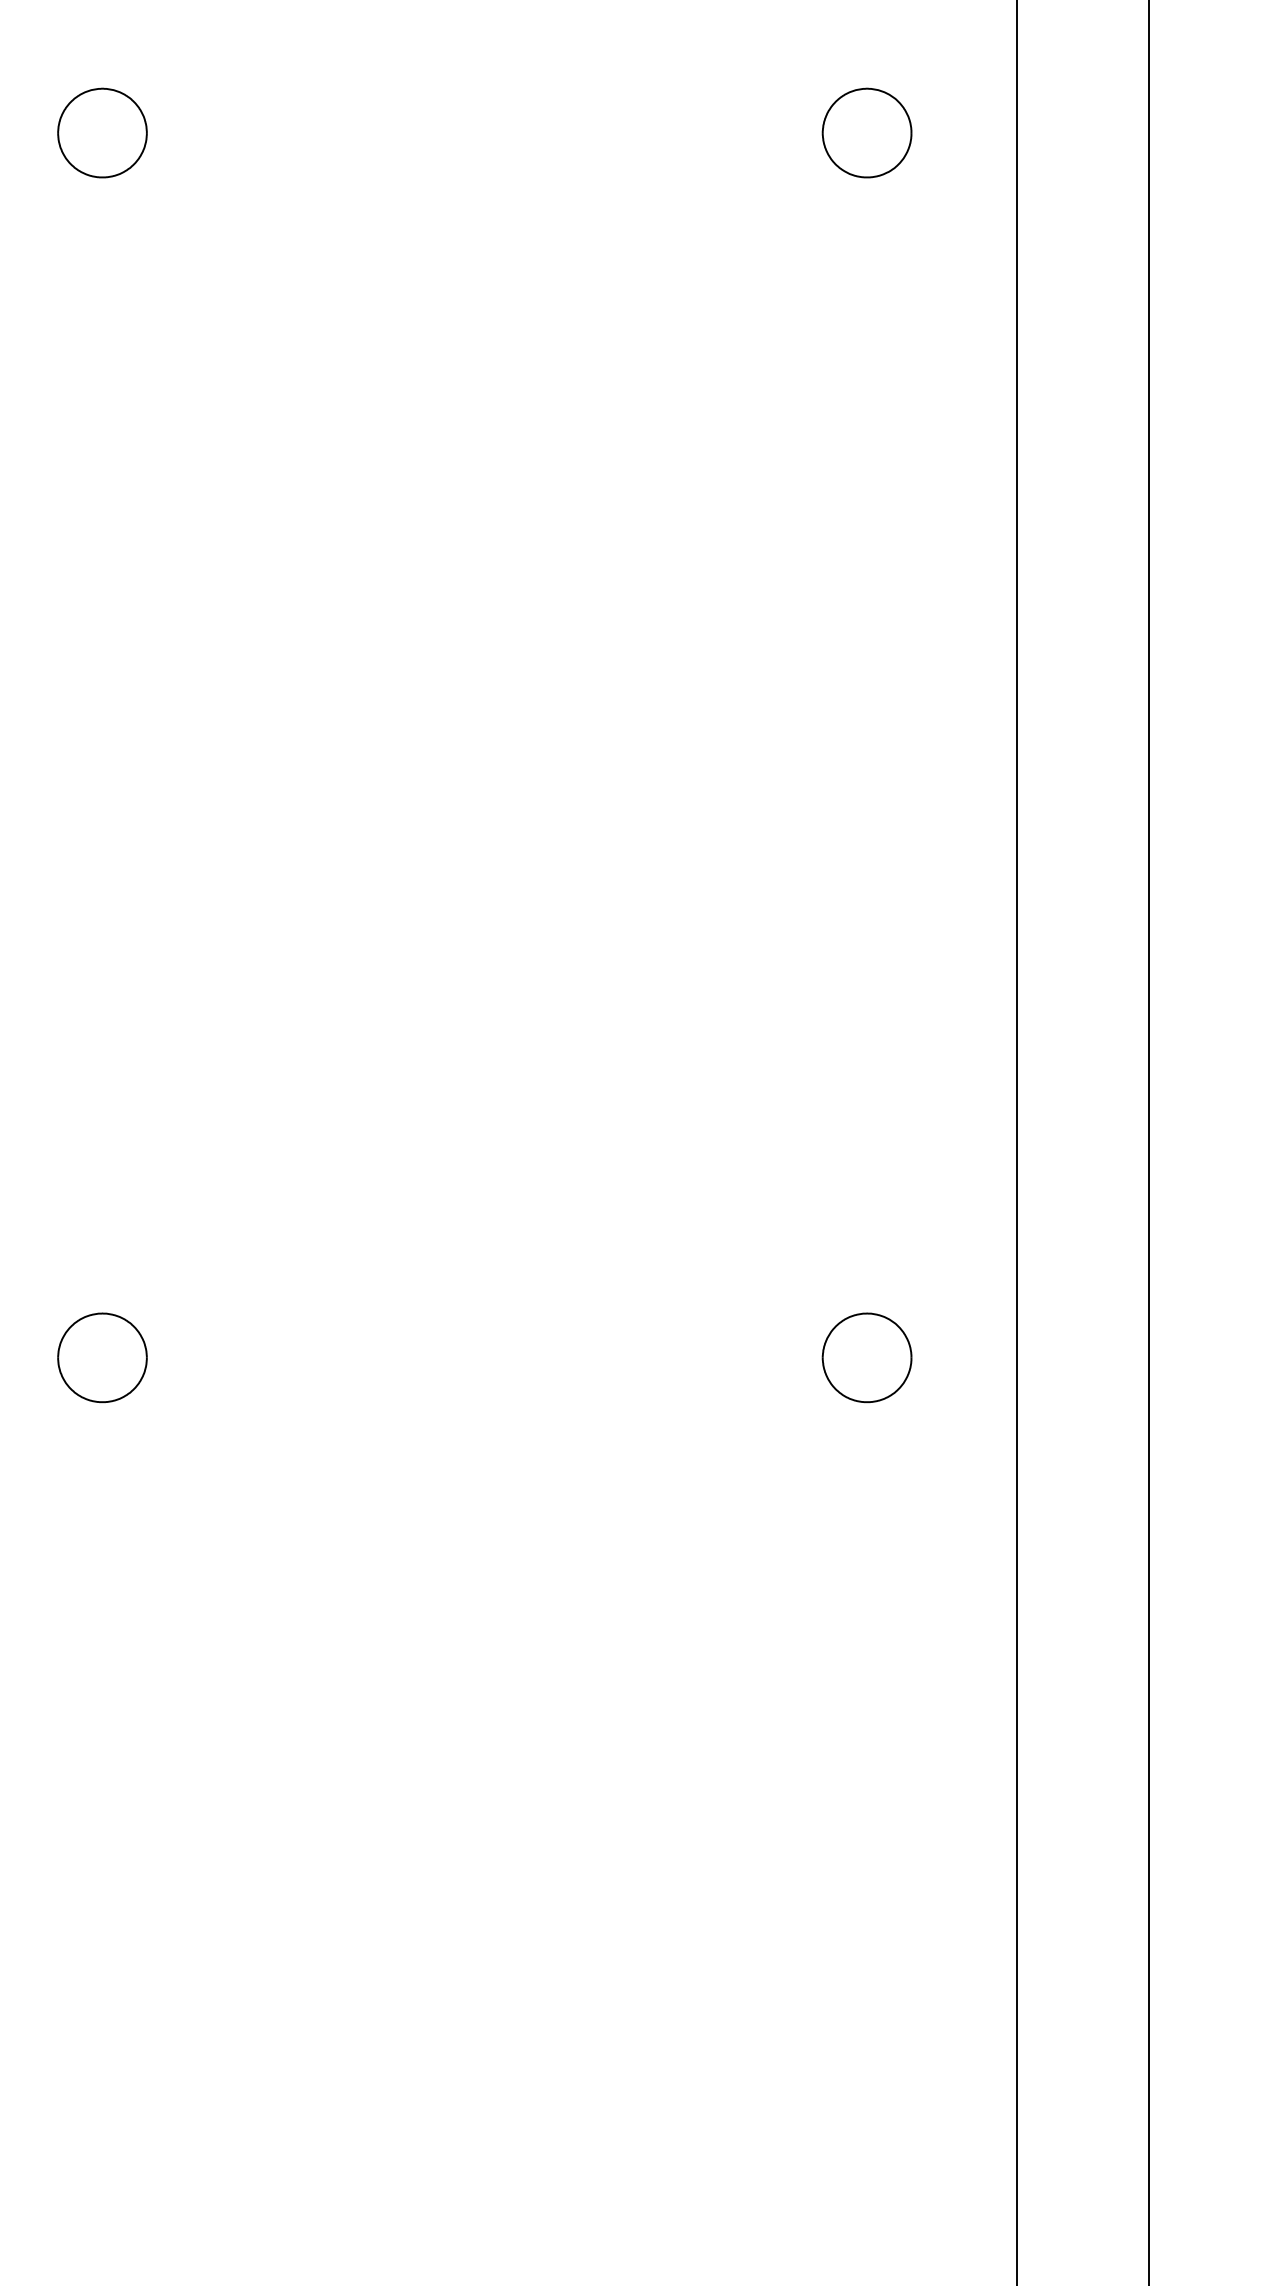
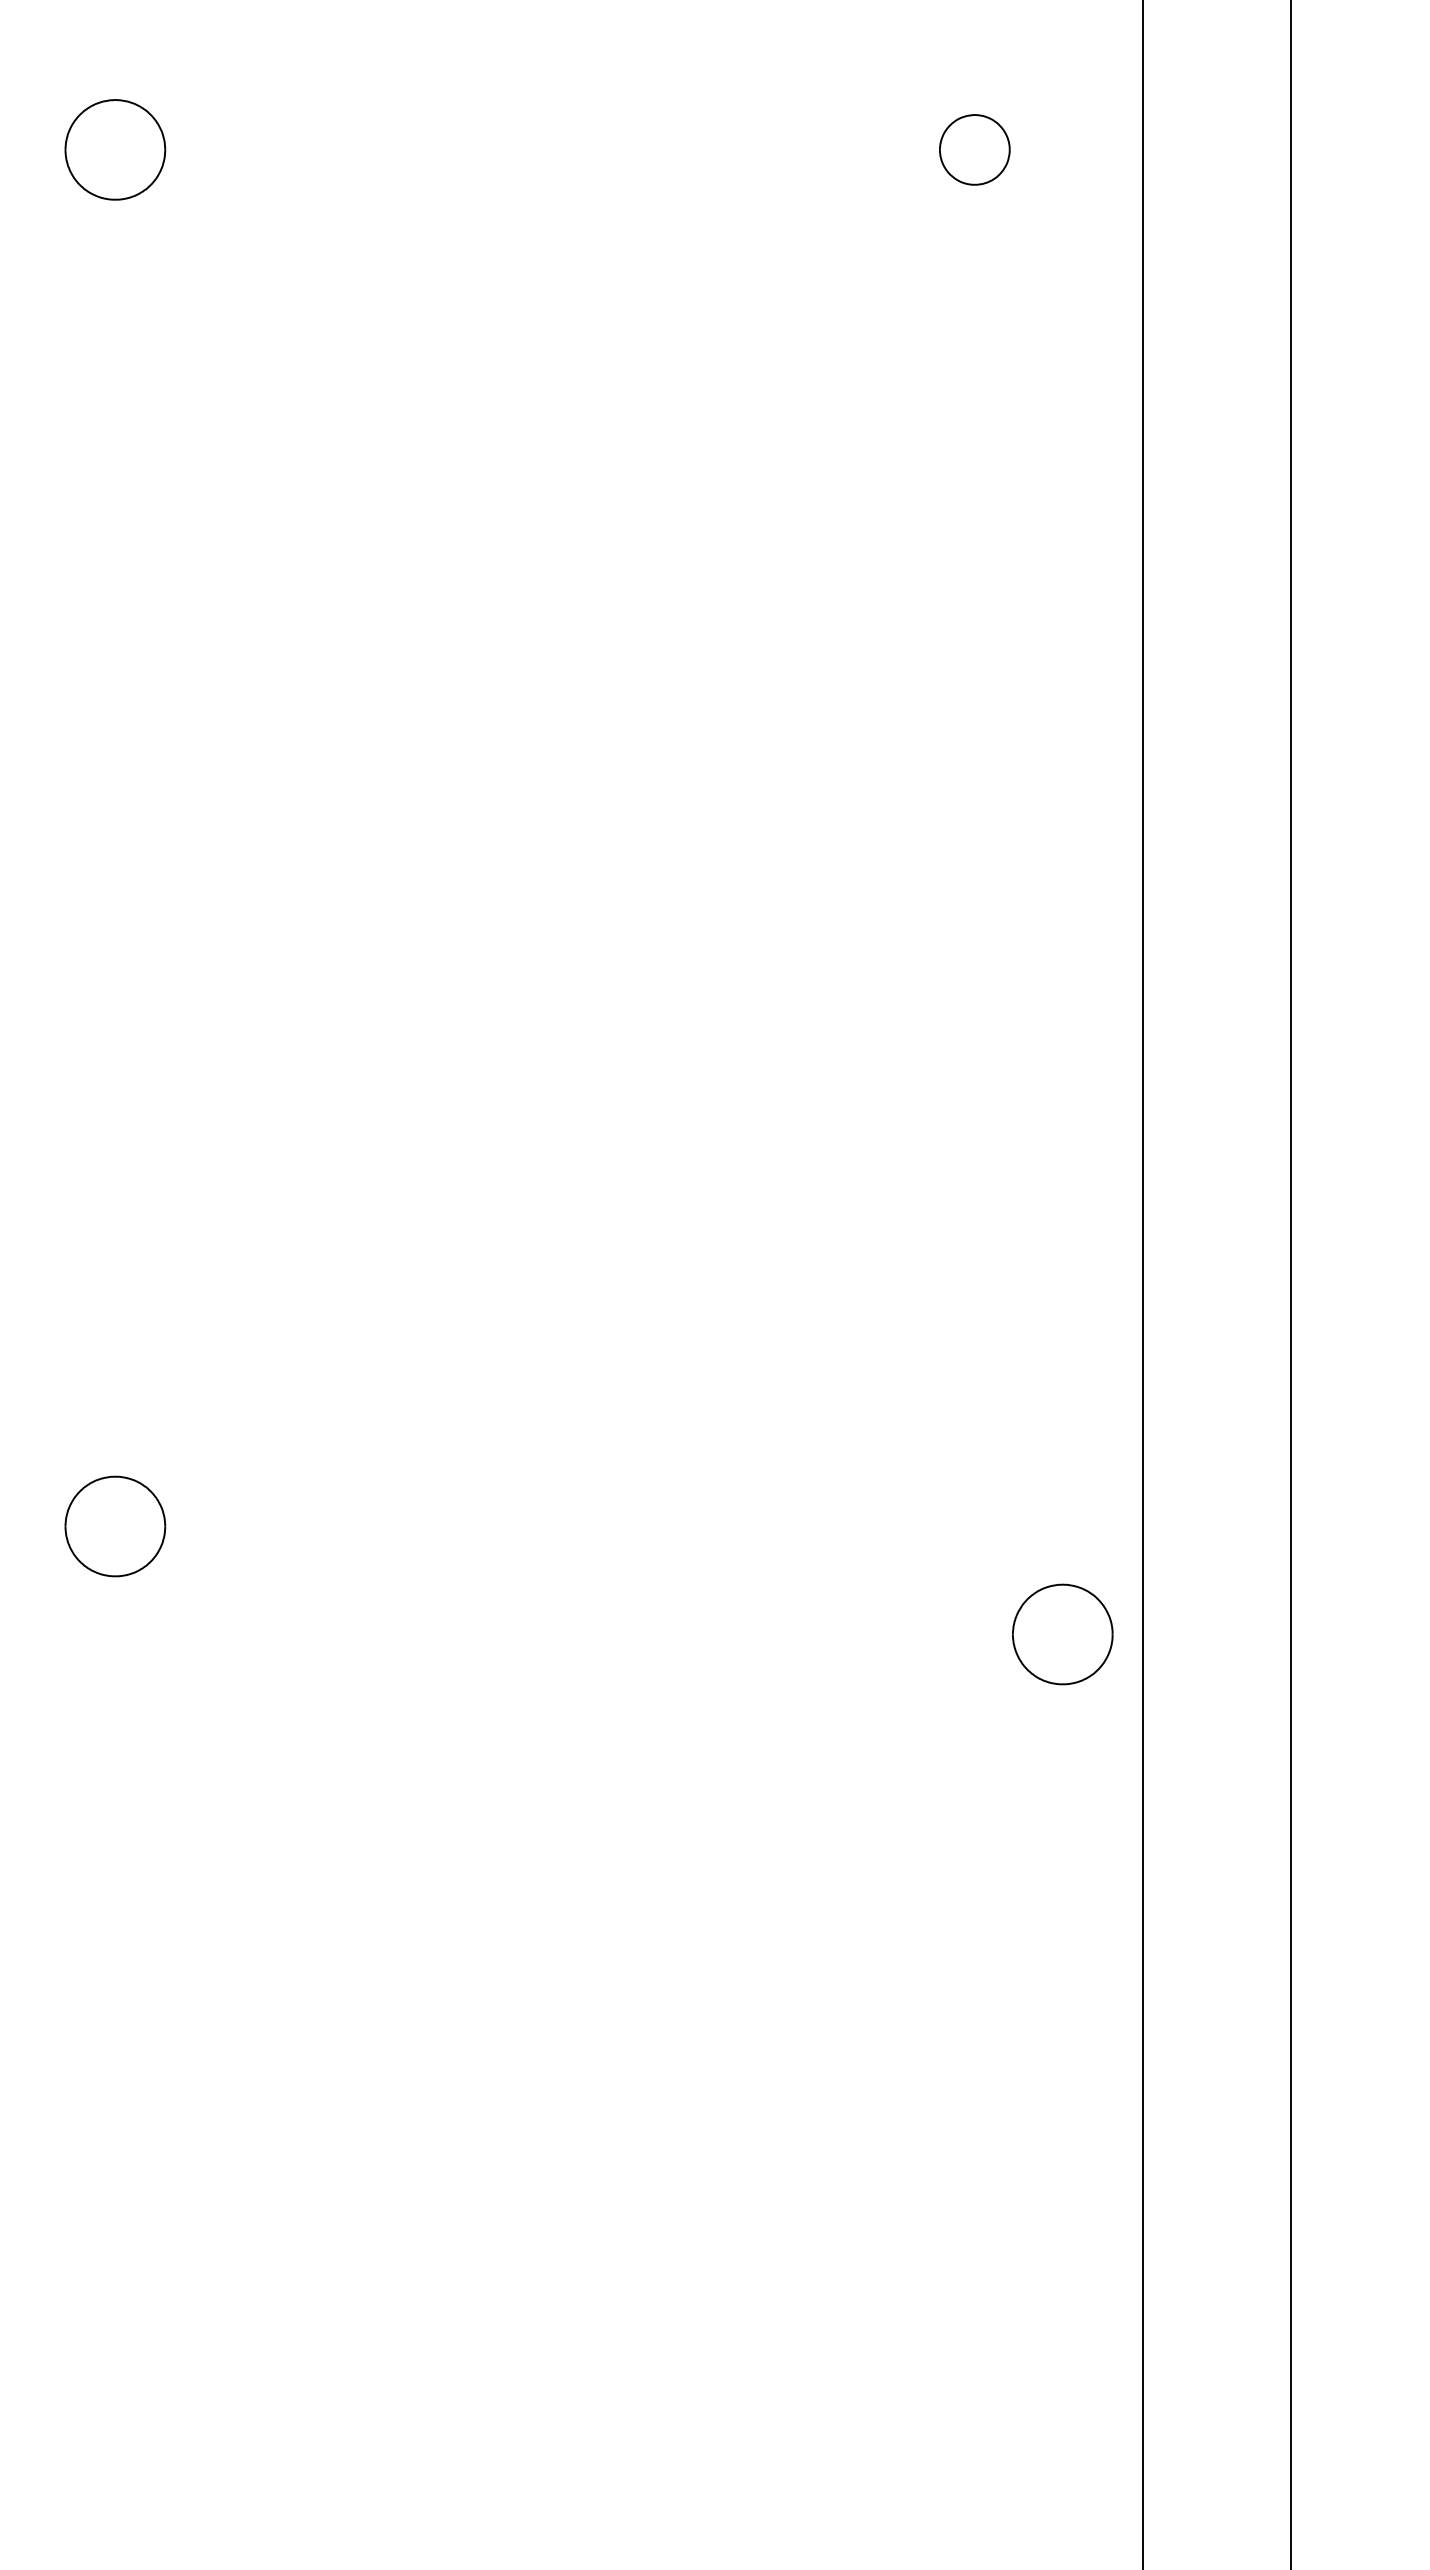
part: (866, 132) -> (974, 149), size x0.7
part: (866, 1357) -> (1062, 1634), moved

